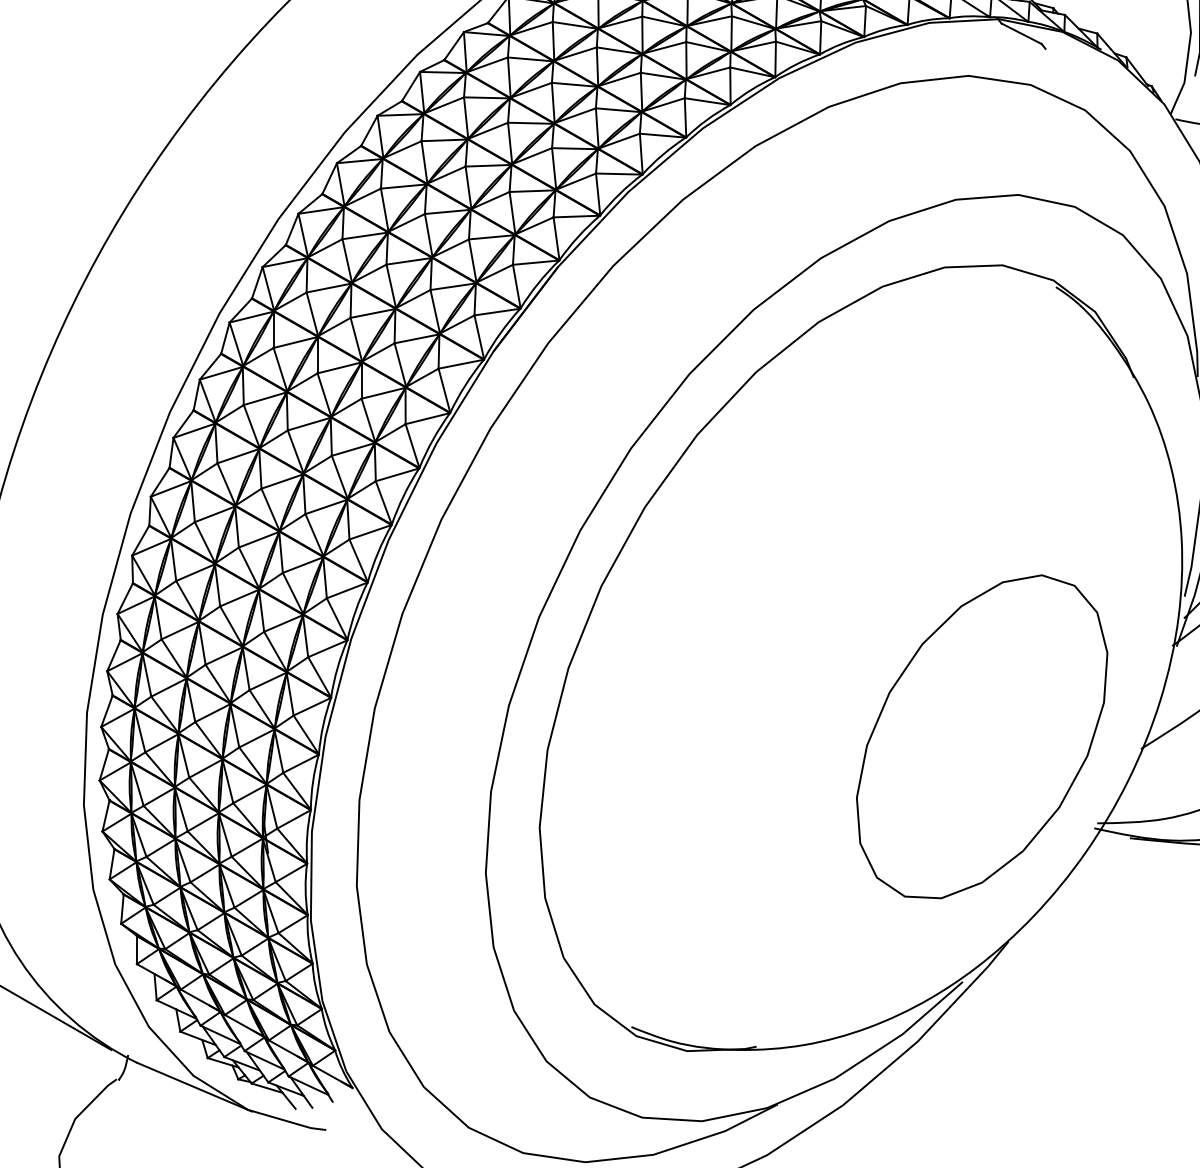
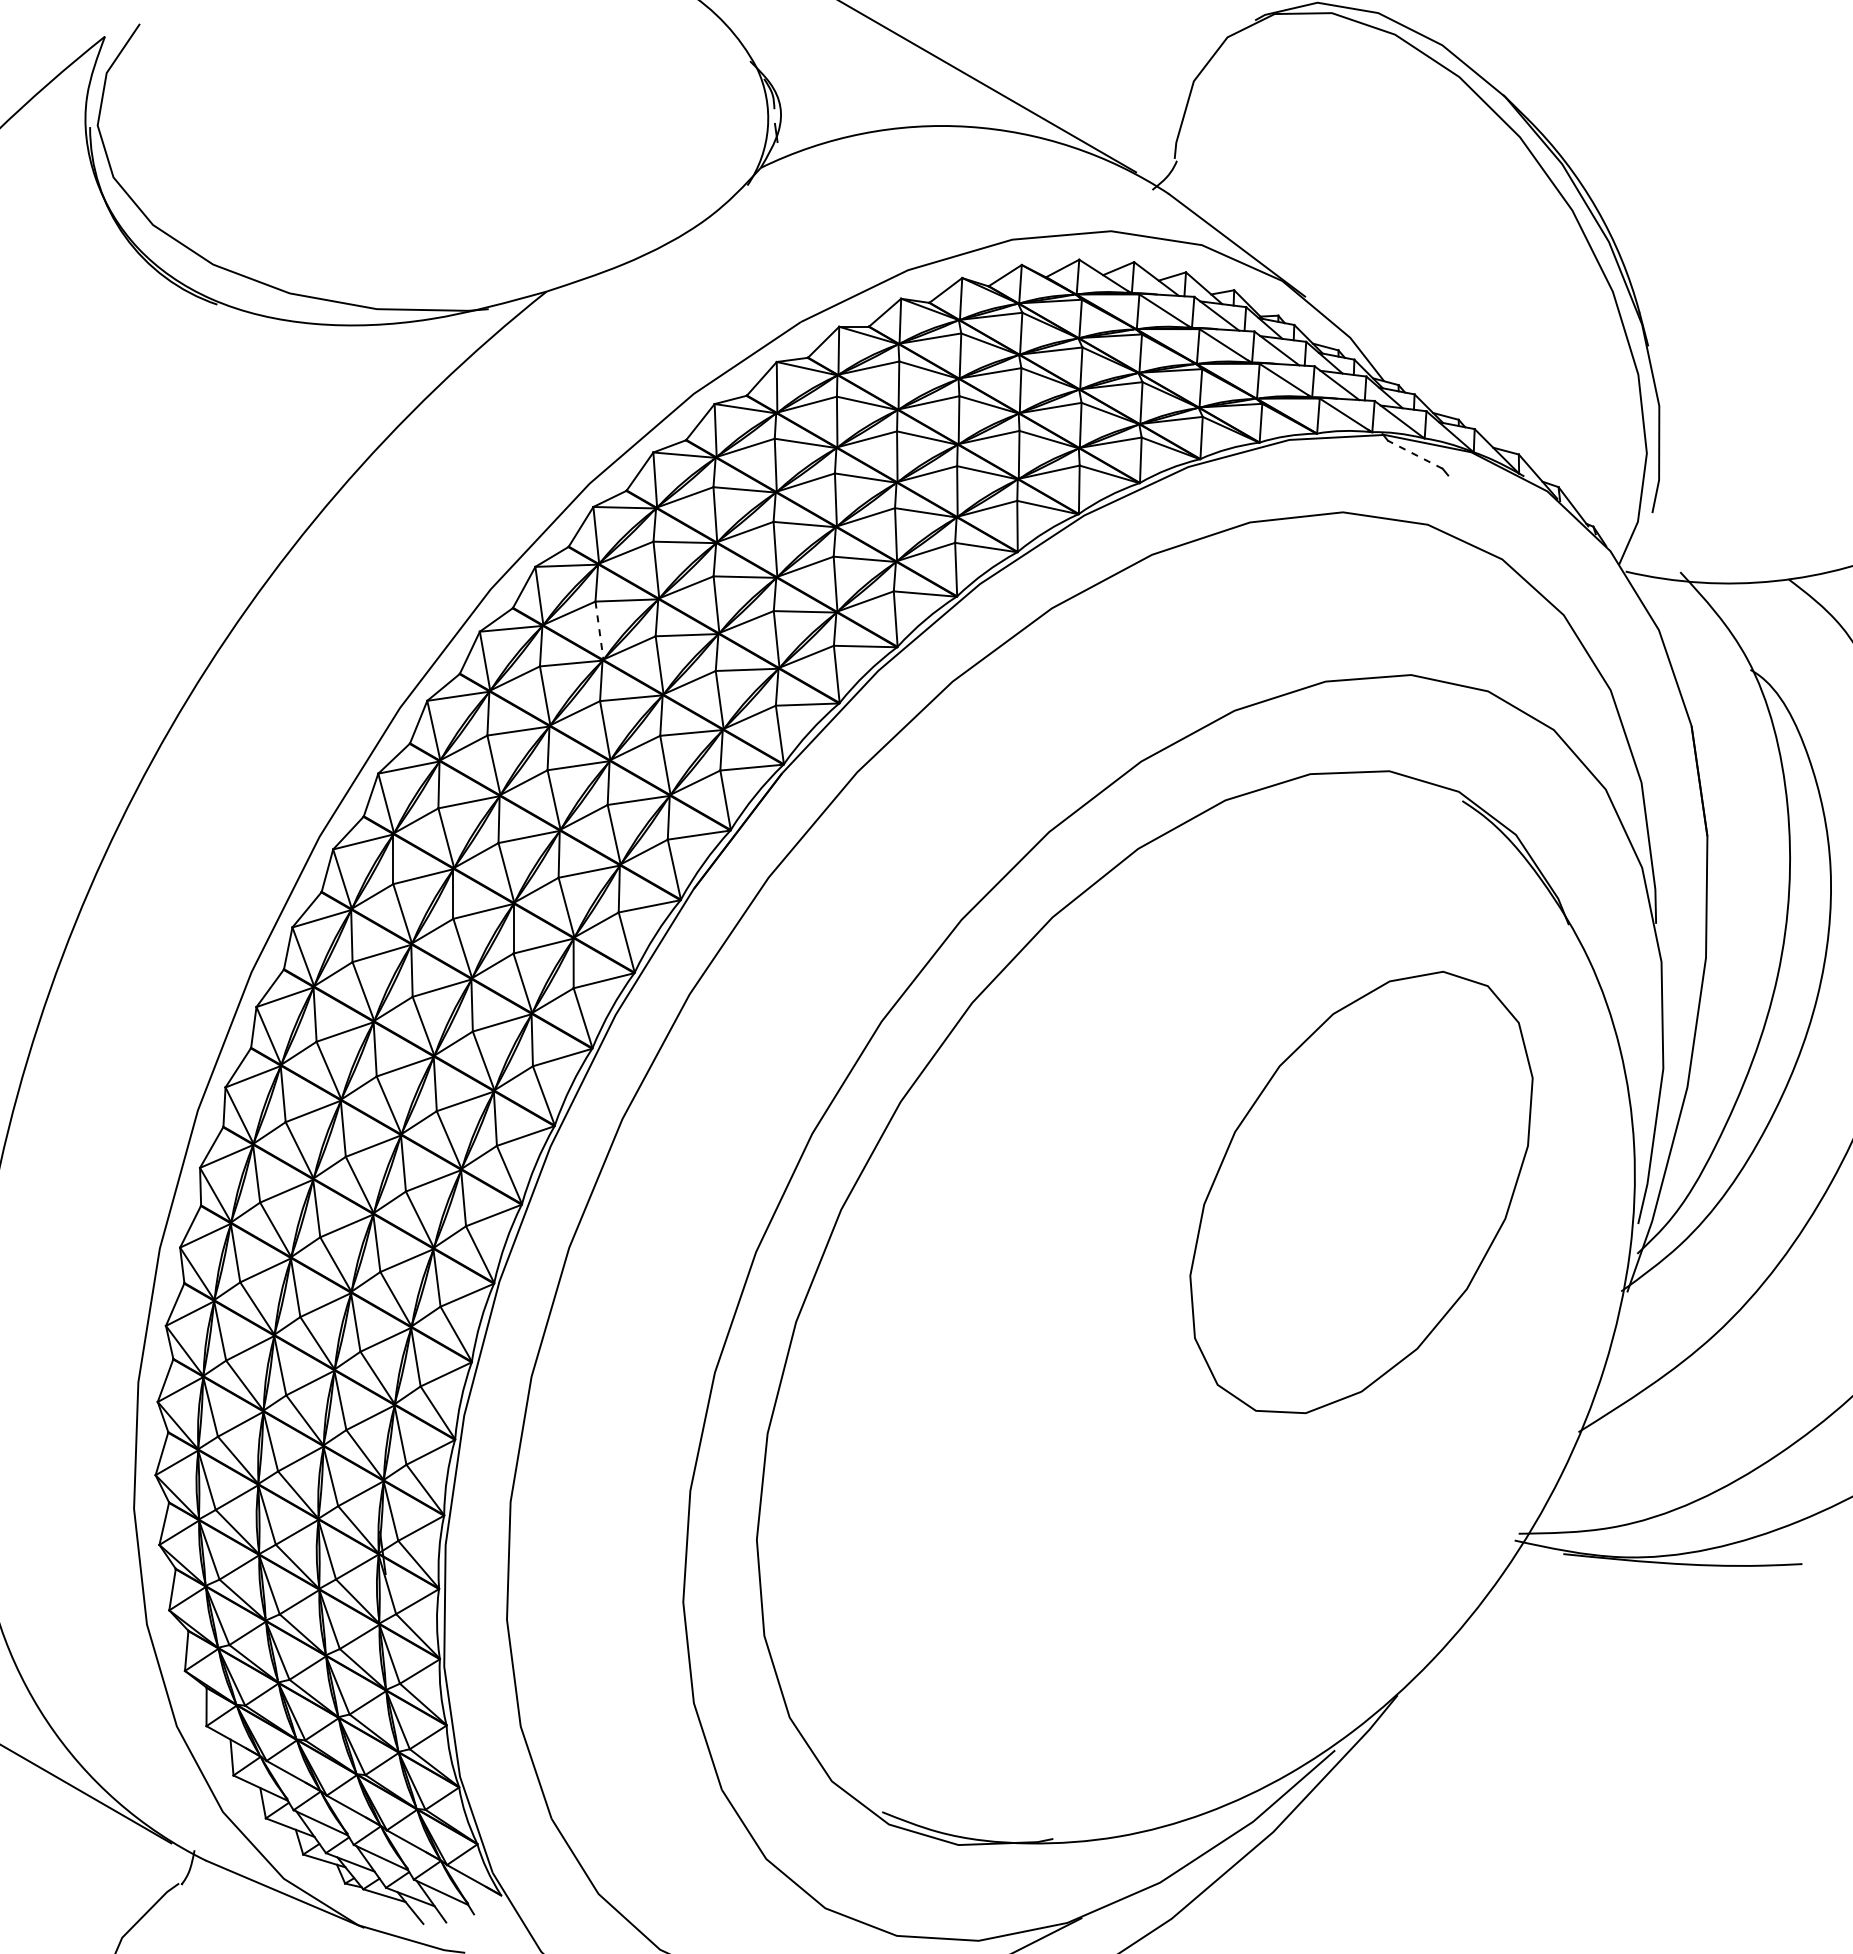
line: (1021, 33) -> (1415, 454), solid -> dashed
line: (424, 163) -> (599, 631), solid -> dashed
part: (982, 736) -> (1361, 1192), moved

